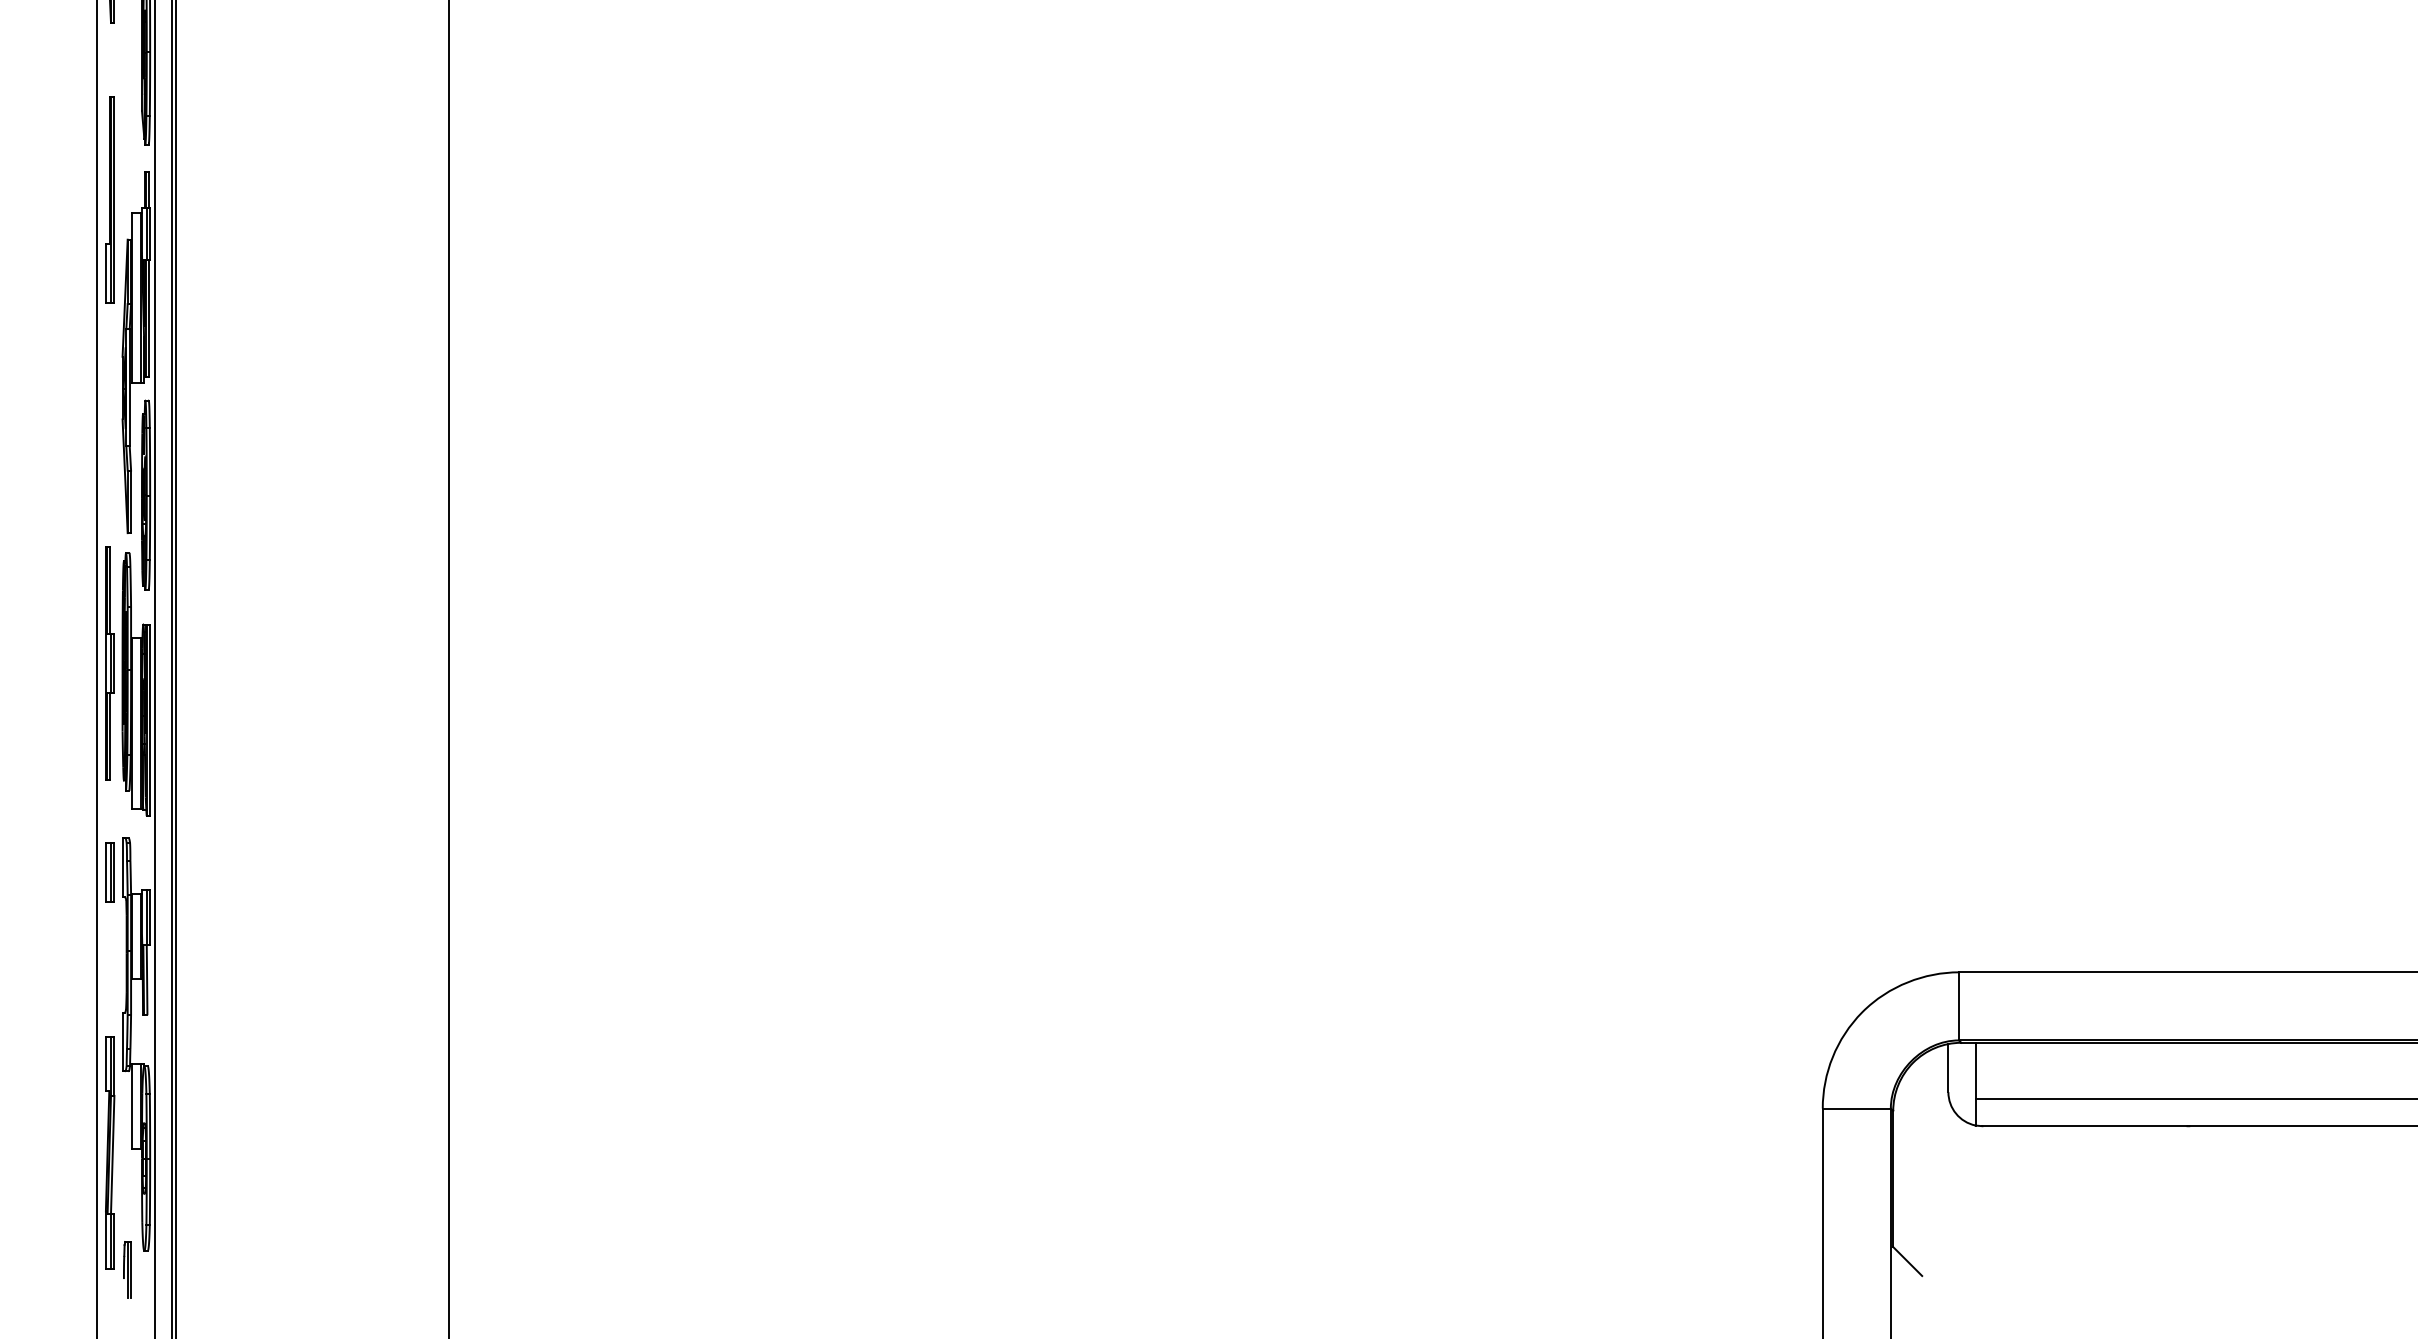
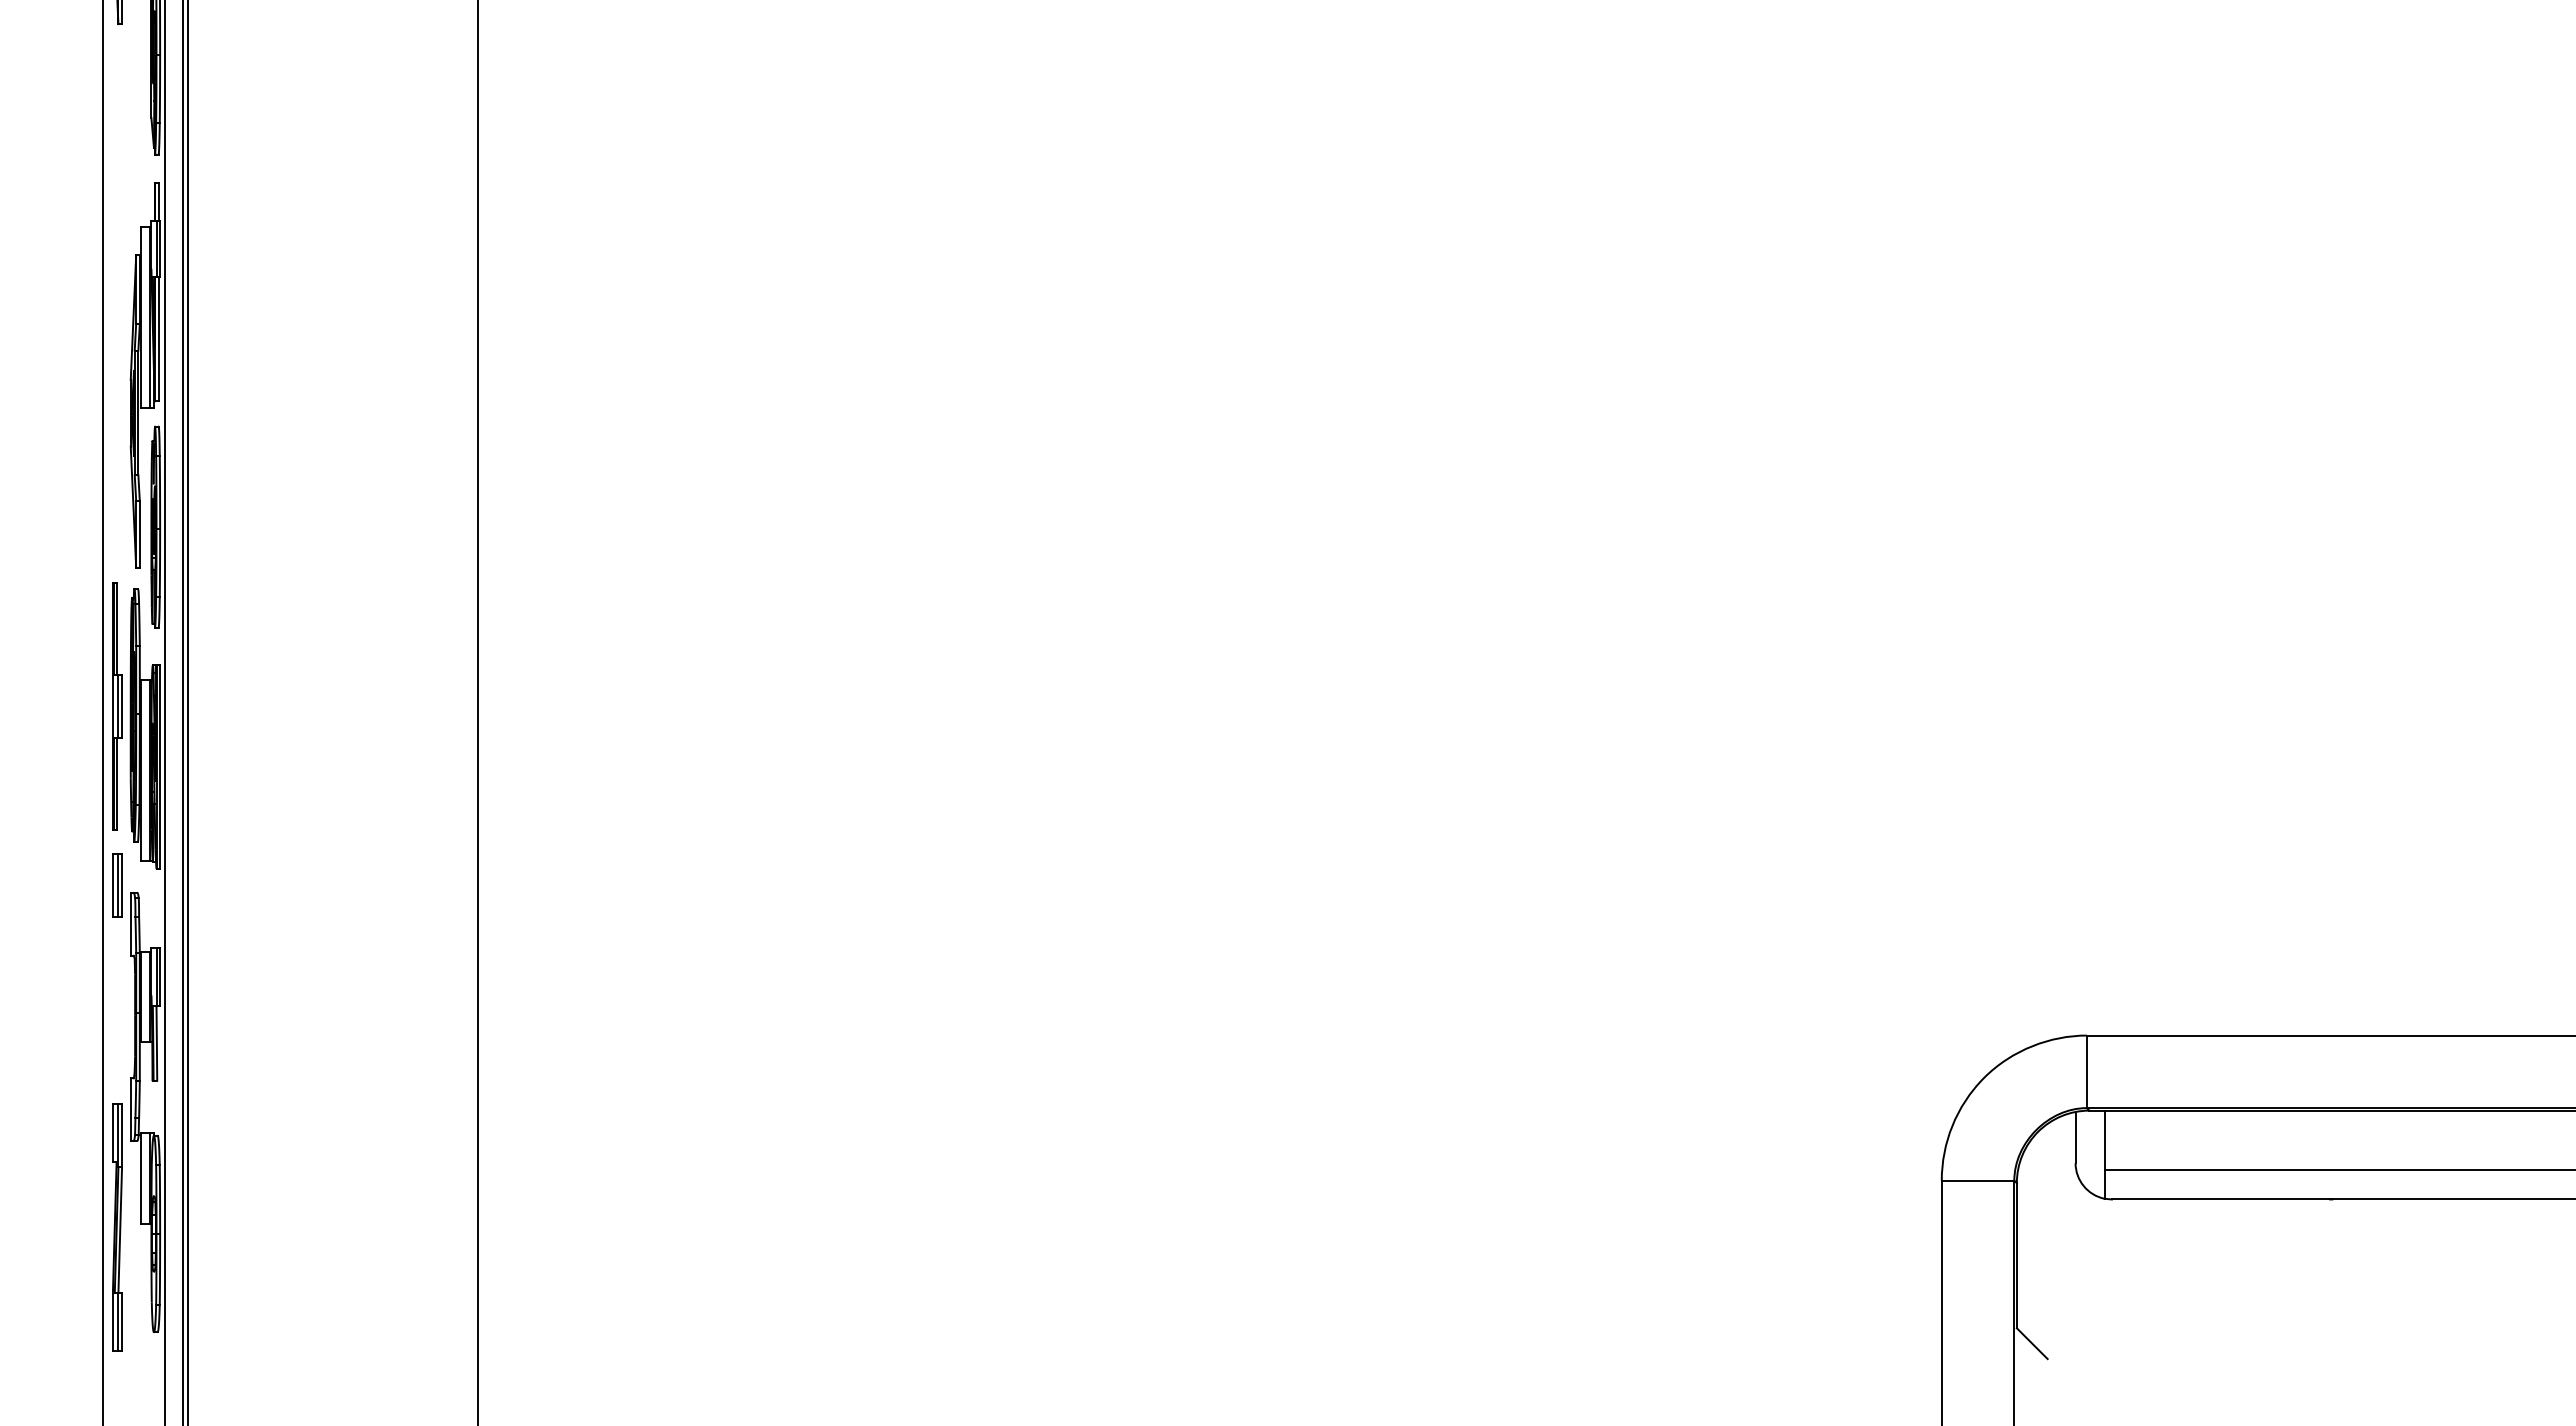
part: (110, 200) -> (117, 213), removed
part: (110, 872) -> (117, 885), moved
part: (127, 1268) -> (135, 1351), removed

